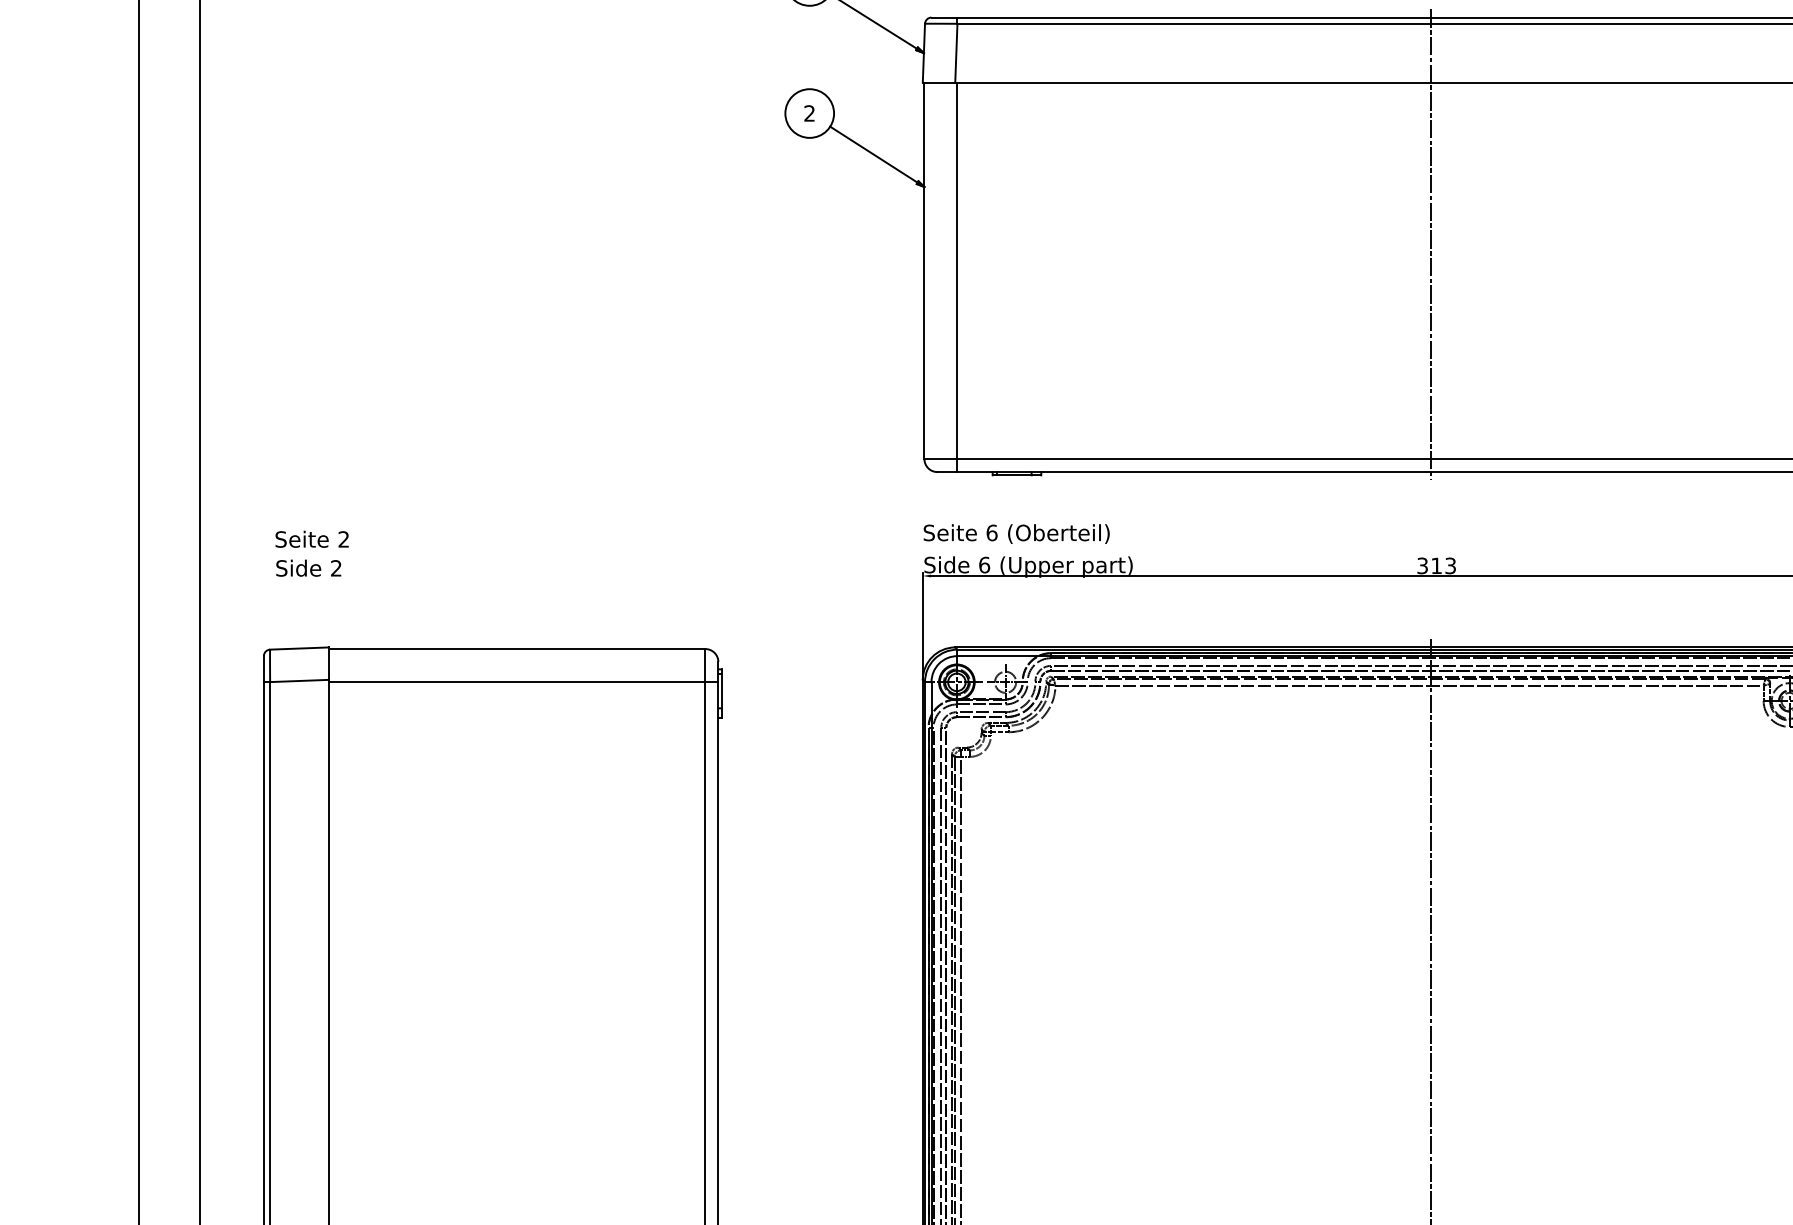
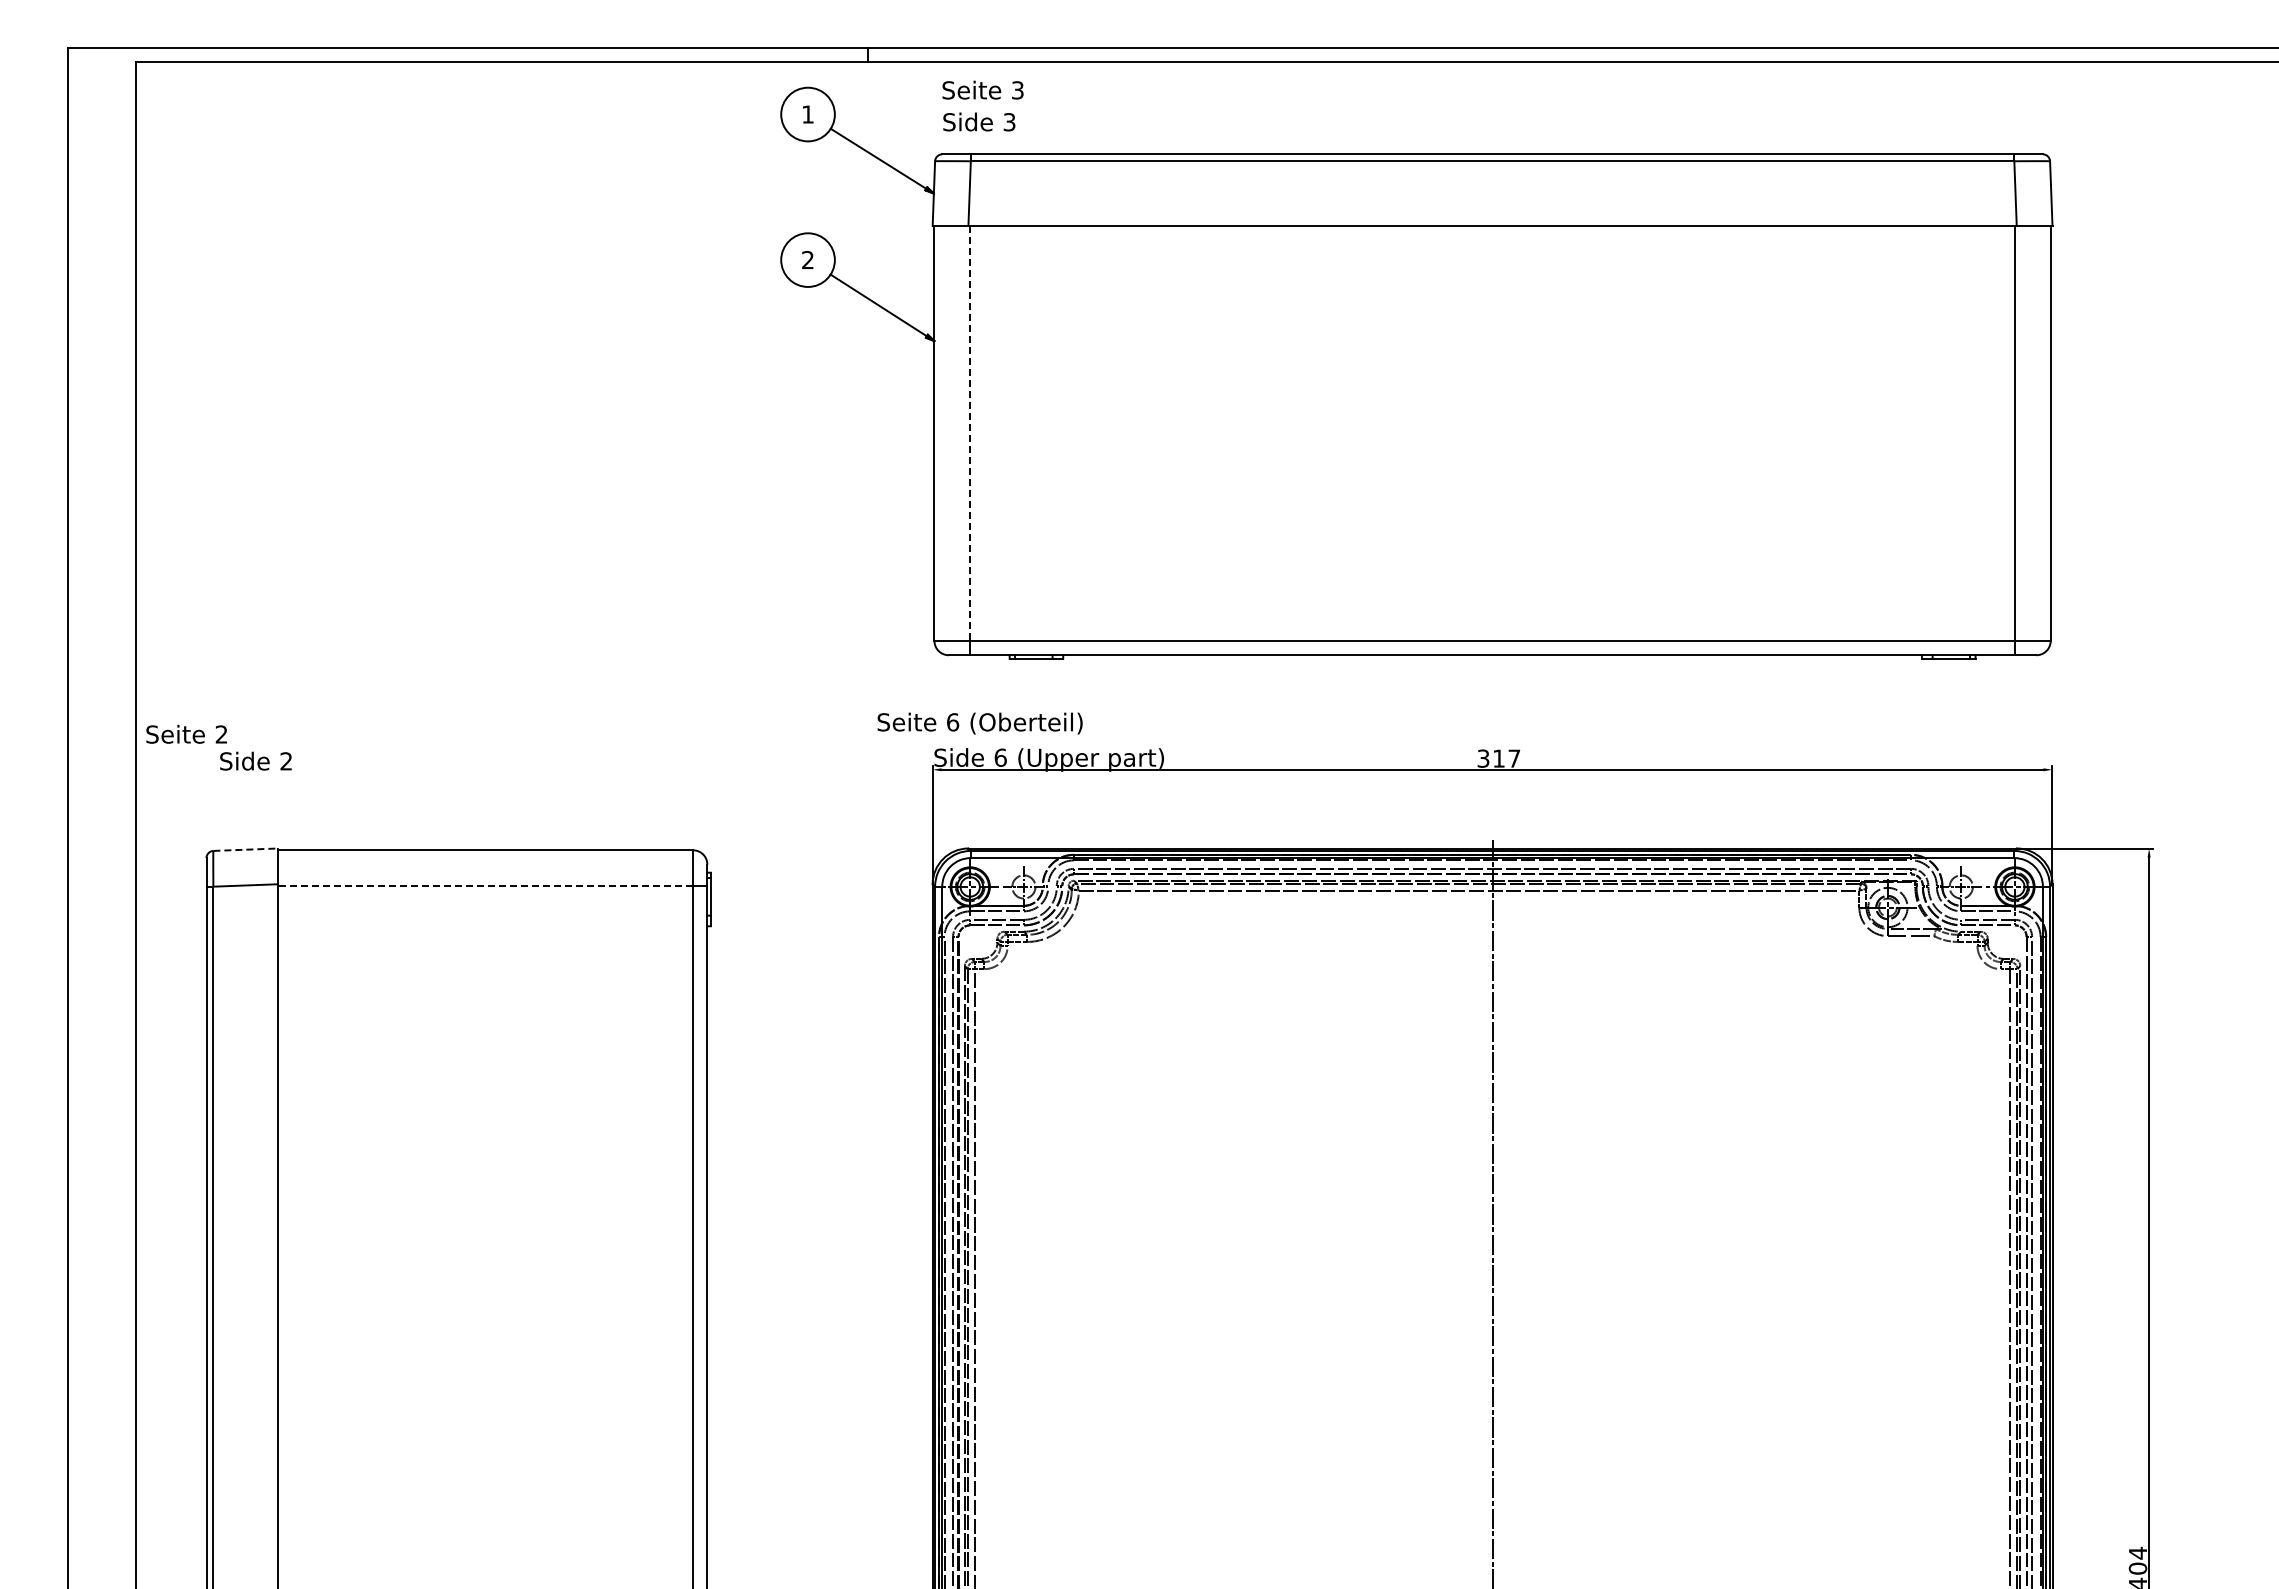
line: (1430, 244) -> (1492, 404), removed
line: (957, 270) -> (970, 433), solid -> dashed
text: (1016, 534) -> (979, 723), moved
text: (311, 538) -> (186, 733), moved
text: (1450, 565) -> (1514, 758), 313 -> 317
line: (300, 648) -> (246, 849), solid -> dashed
line: (517, 681) -> (485, 886), solid -> dashed

